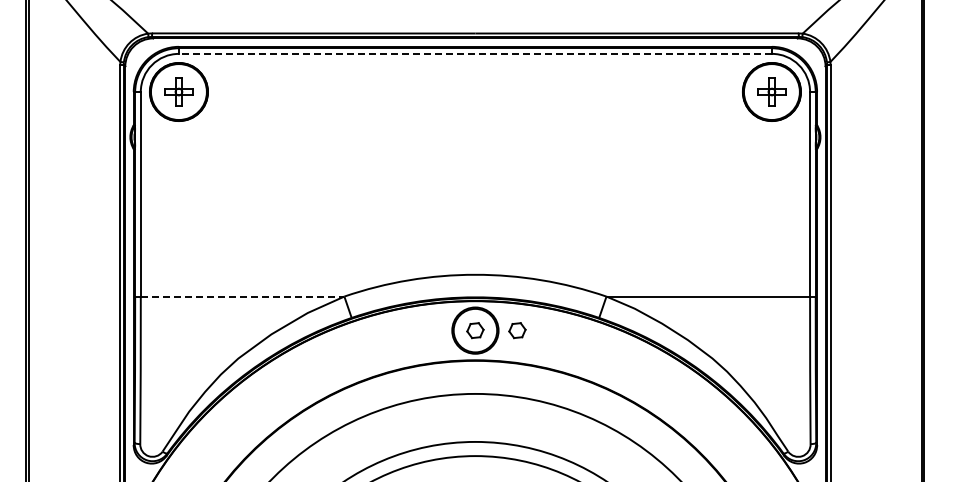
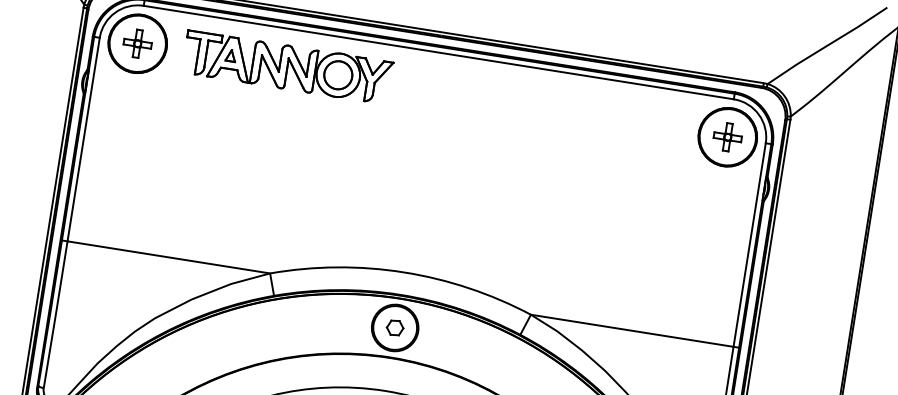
line: (474, 53) -> (437, 52), dashed -> solid
part: (329, 91) -> (287, 67), added
line: (242, 296) -> (168, 257), dashed -> solid
part: (517, 330) -> (437, 334), removed

